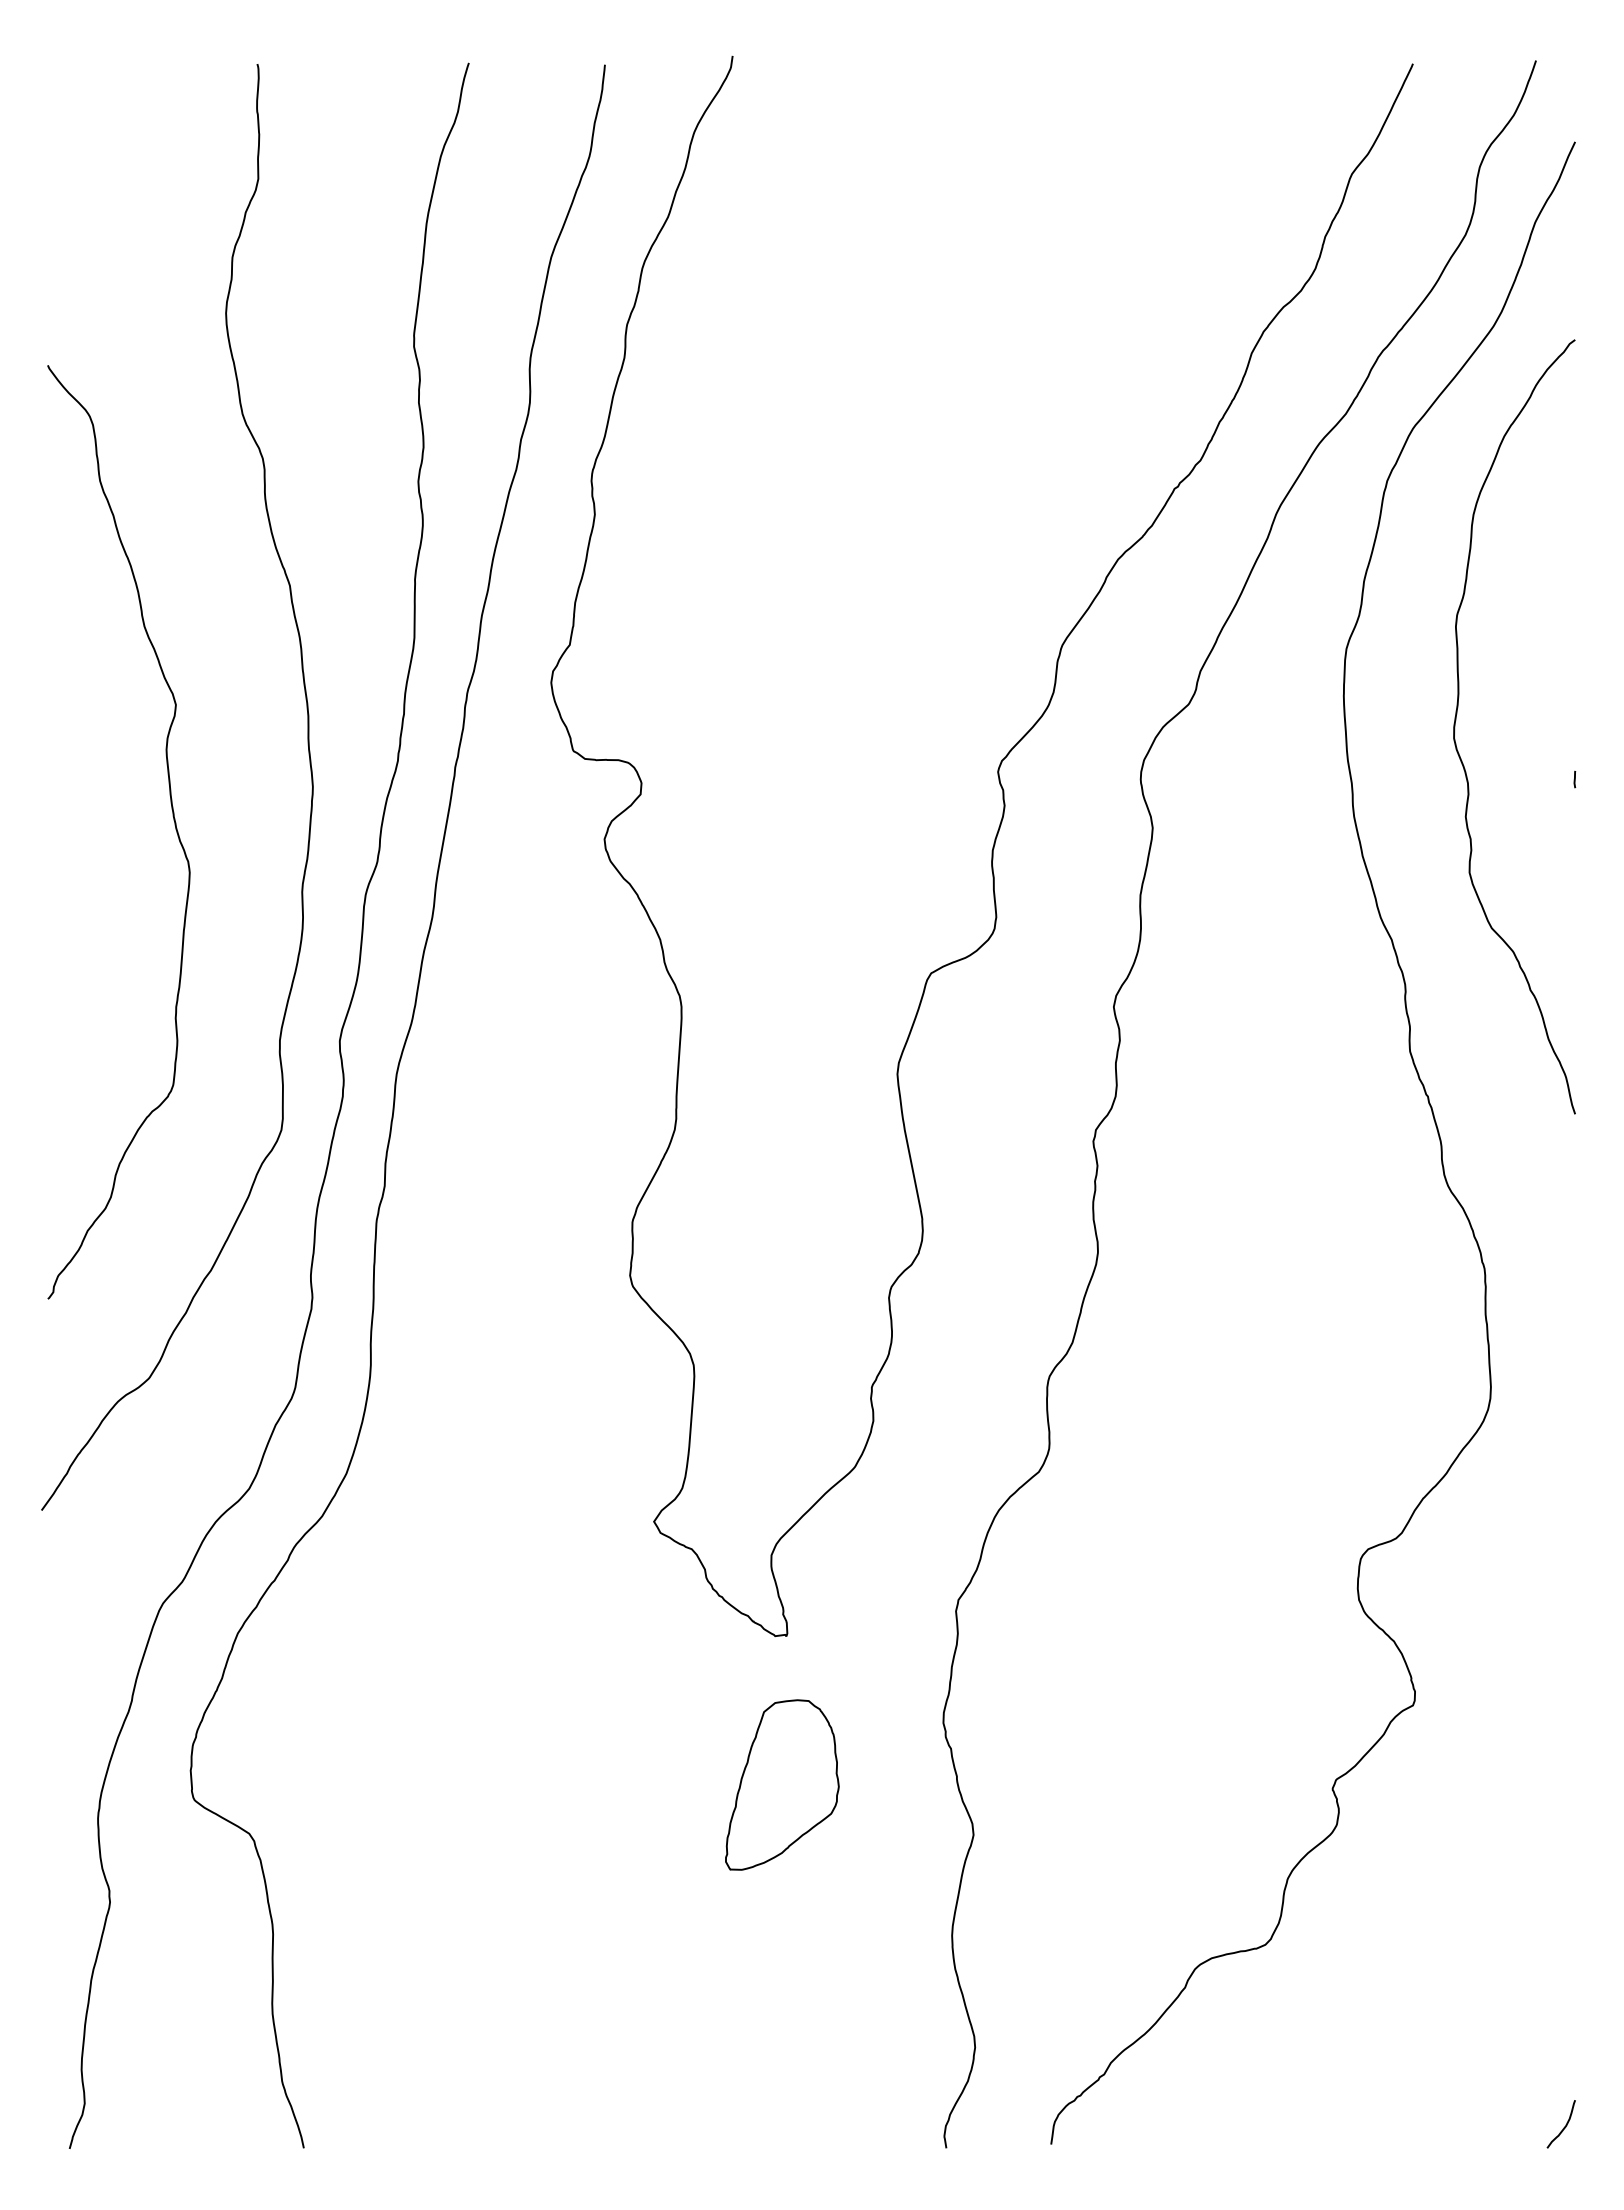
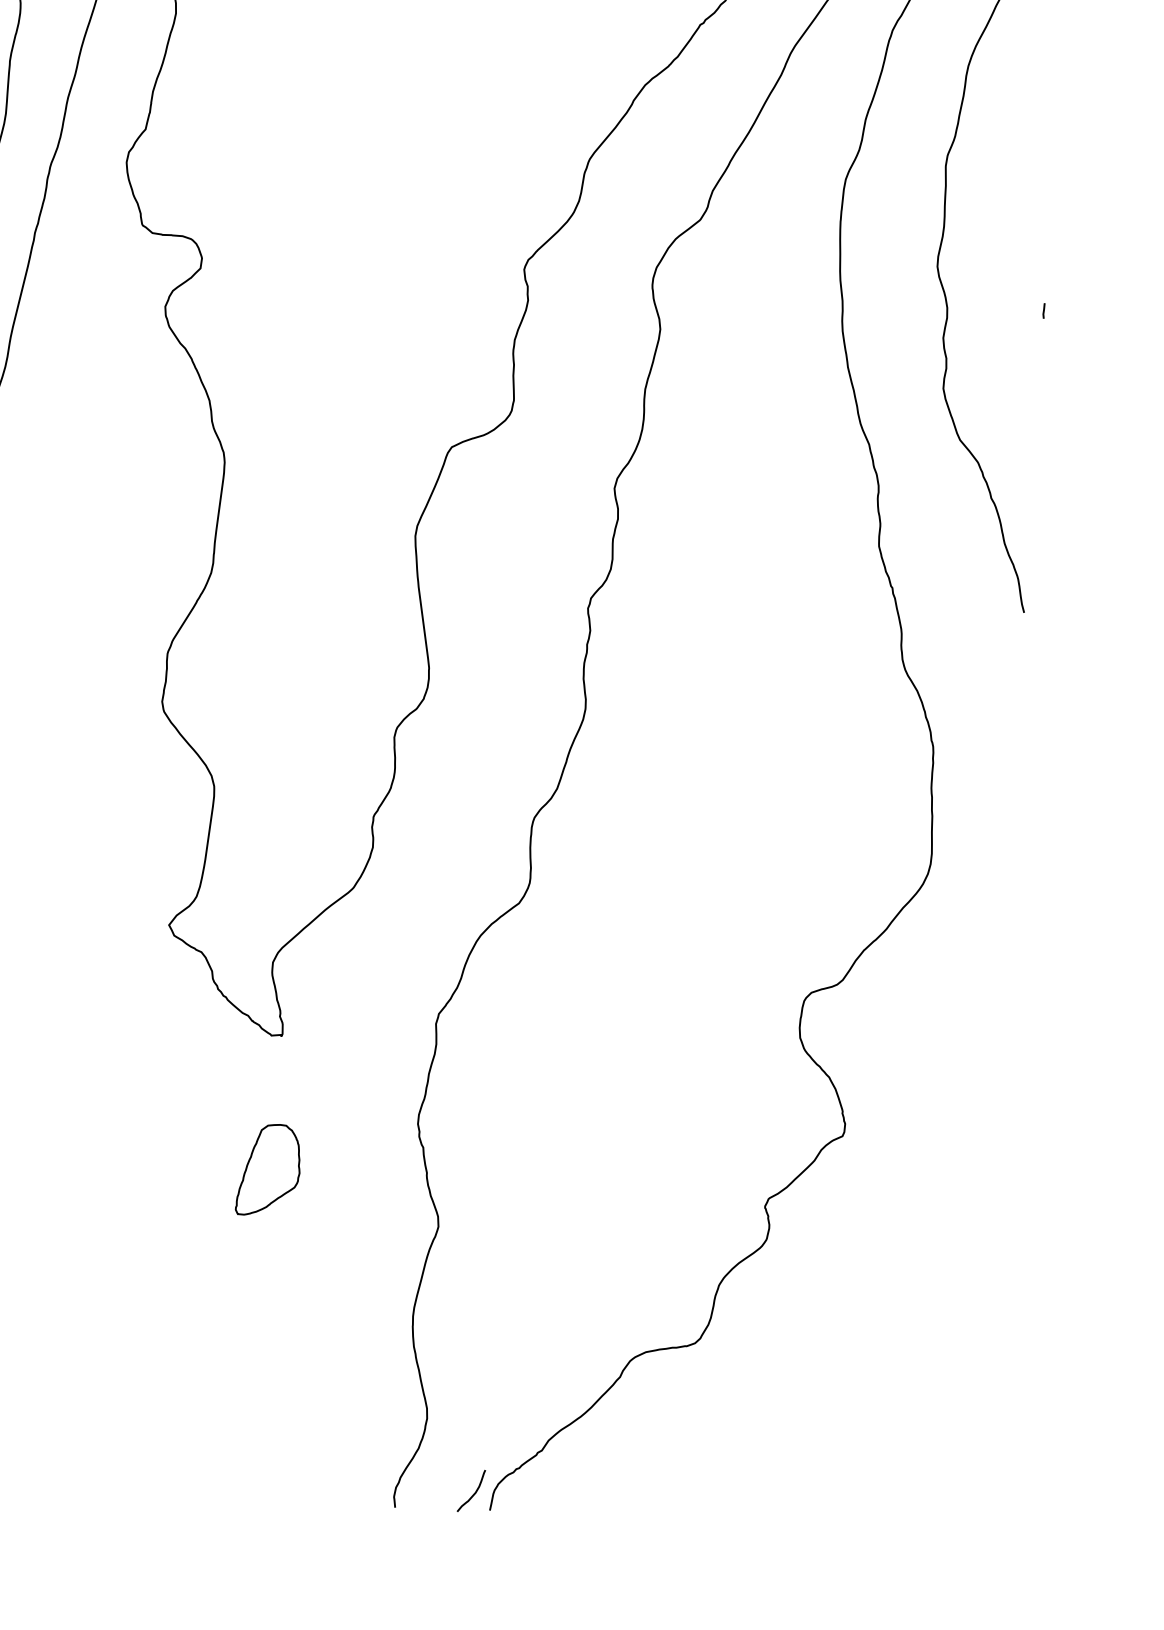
part: (782, 1784) -> (269, 1169), size x0.6
curve: (1563, 2127) -> (473, 1494), moved

